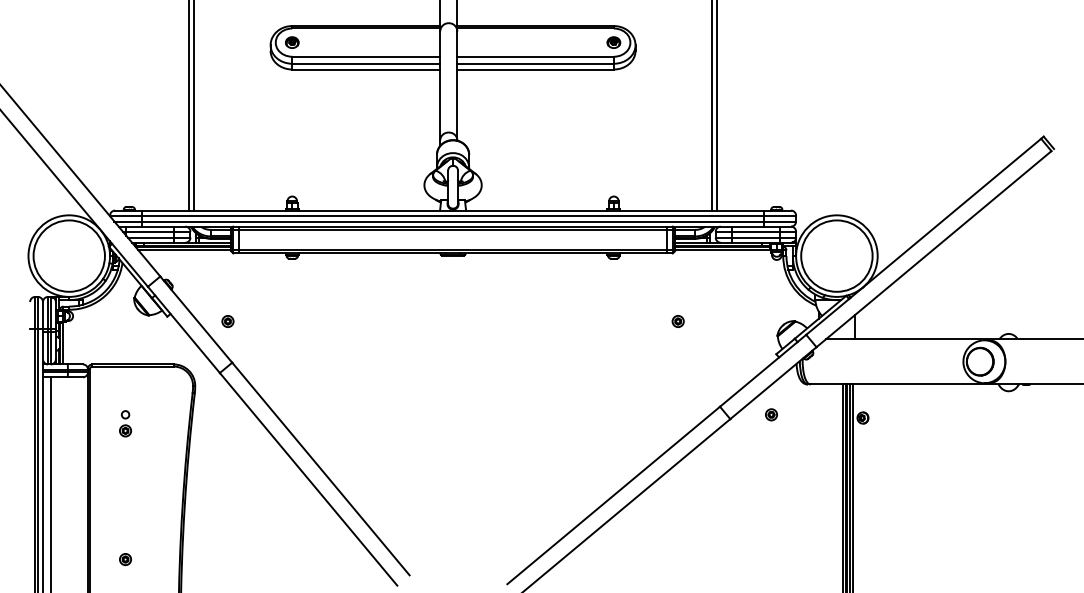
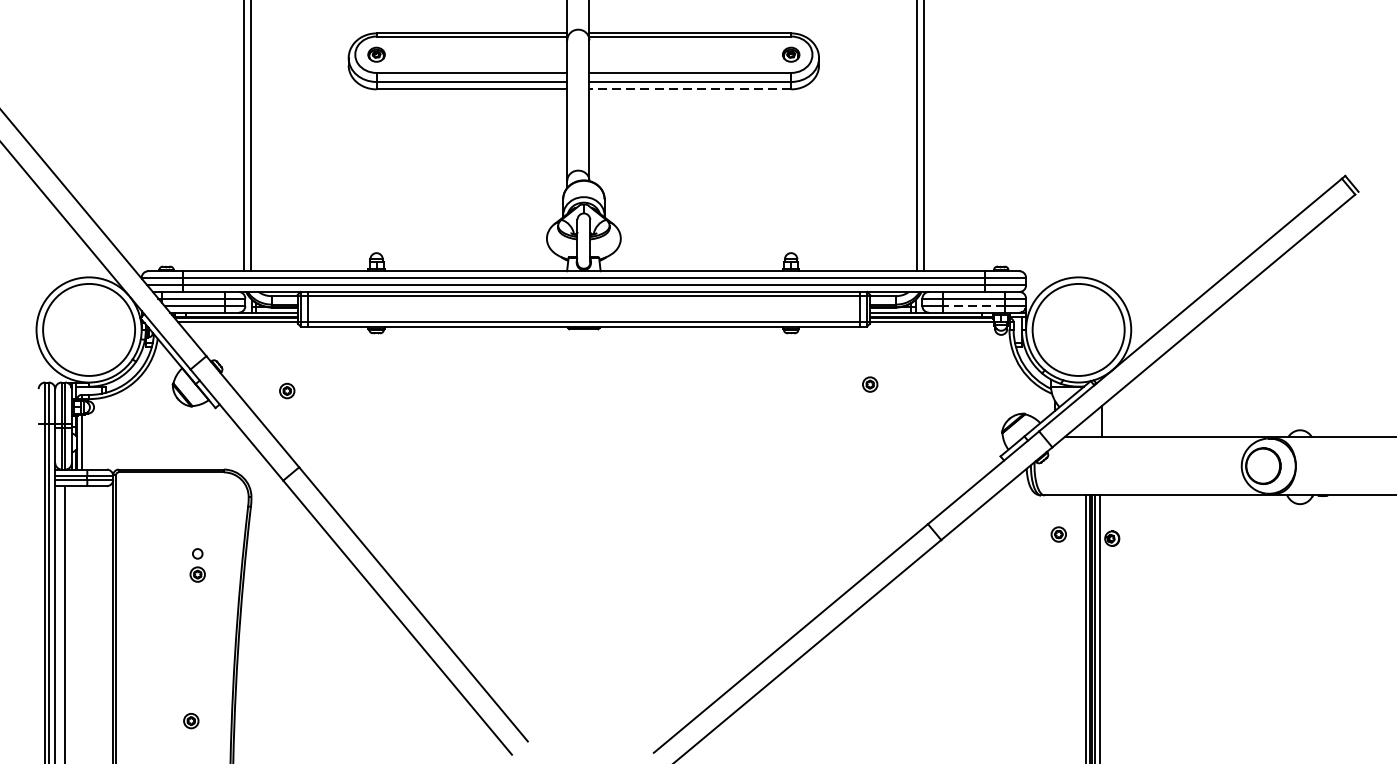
line: (535, 69) -> (690, 89), solid -> dashed
line: (755, 237) -> (973, 305), solid -> dashed
part: (227, 321) -> (286, 391), moved
part: (677, 321) -> (869, 384), moved
part: (771, 414) -> (1058, 534), moved
part: (125, 423) -> (197, 565), moved
part: (125, 559) -> (191, 721), moved

